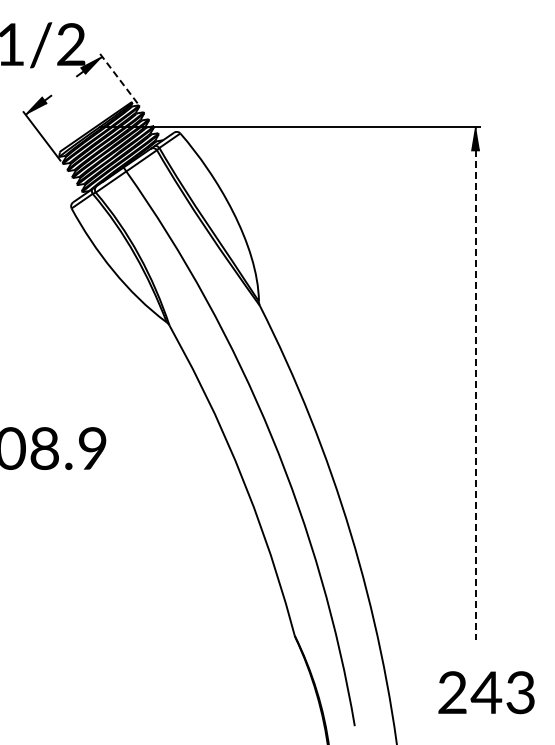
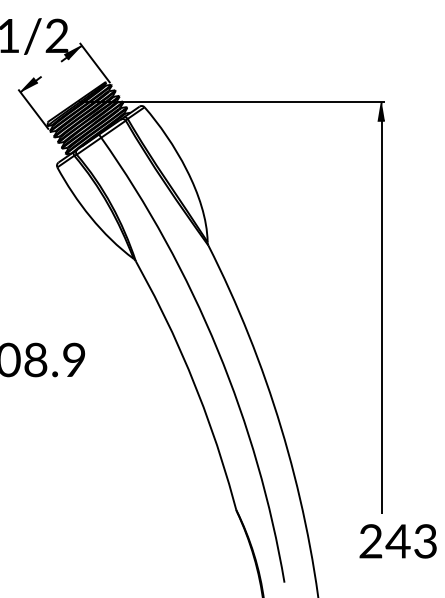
line: (118, 77) -> (94, 62), dashed -> solid
line: (476, 395) -> (382, 317), dashed -> solid
text: (486, 692) -> (398, 541), moved

